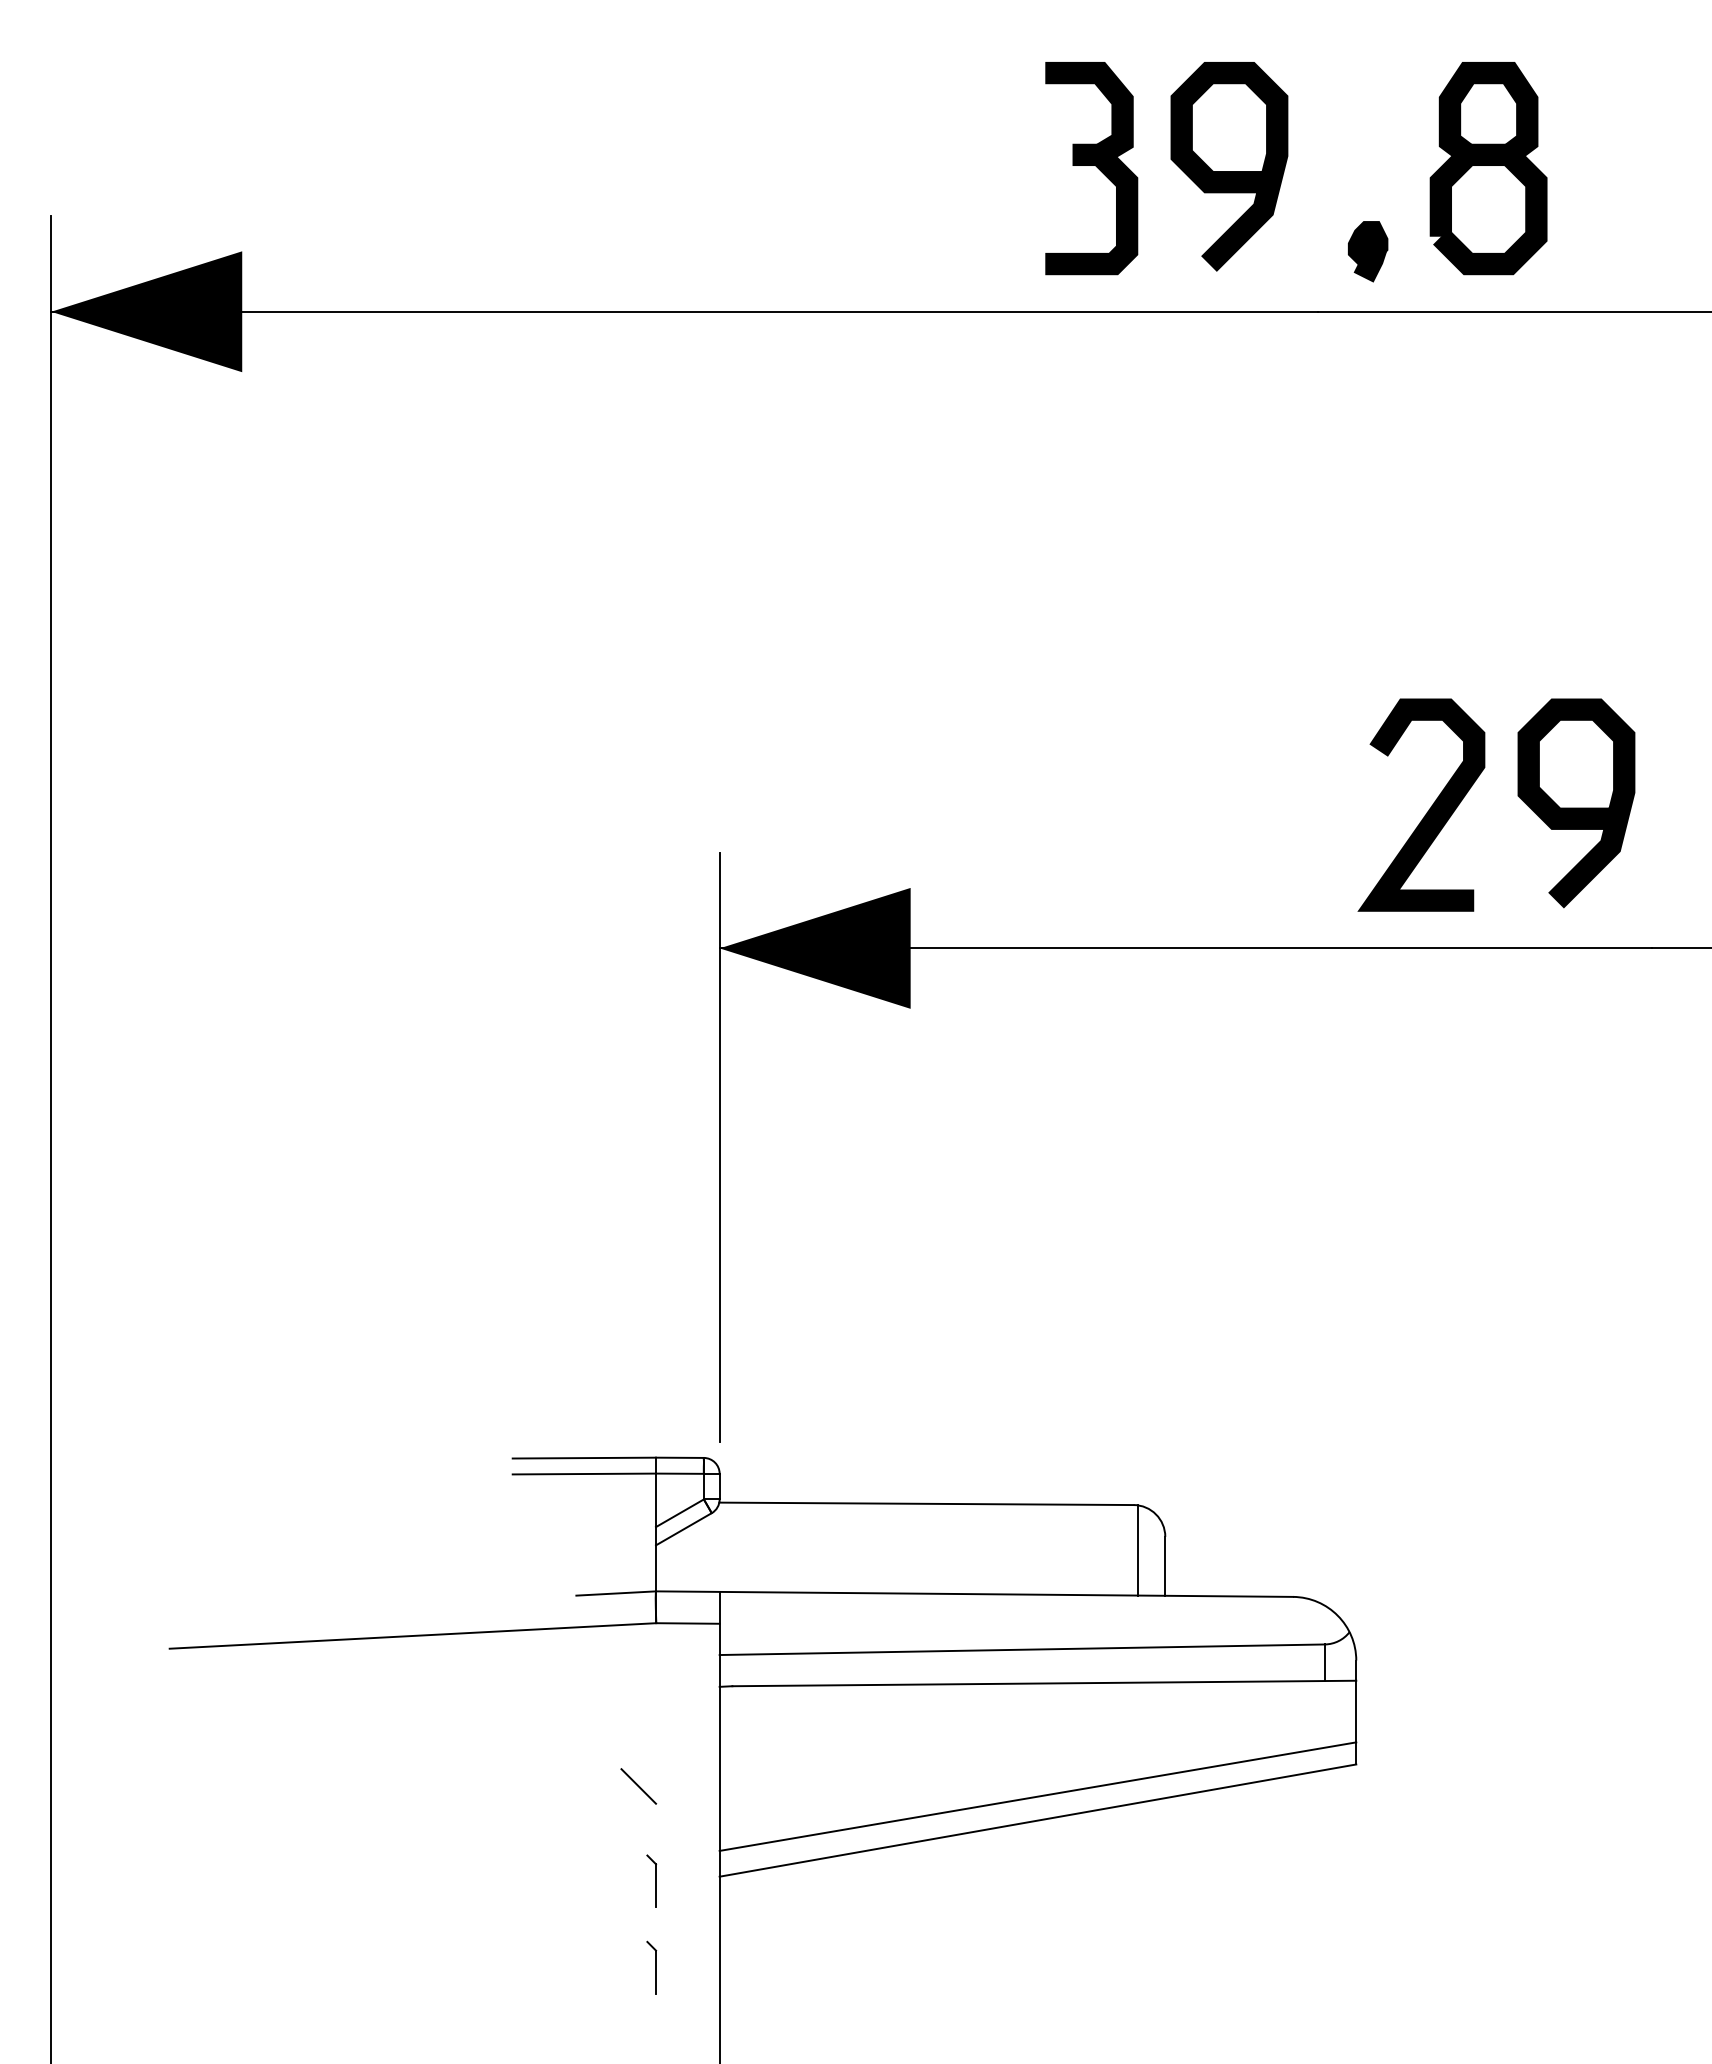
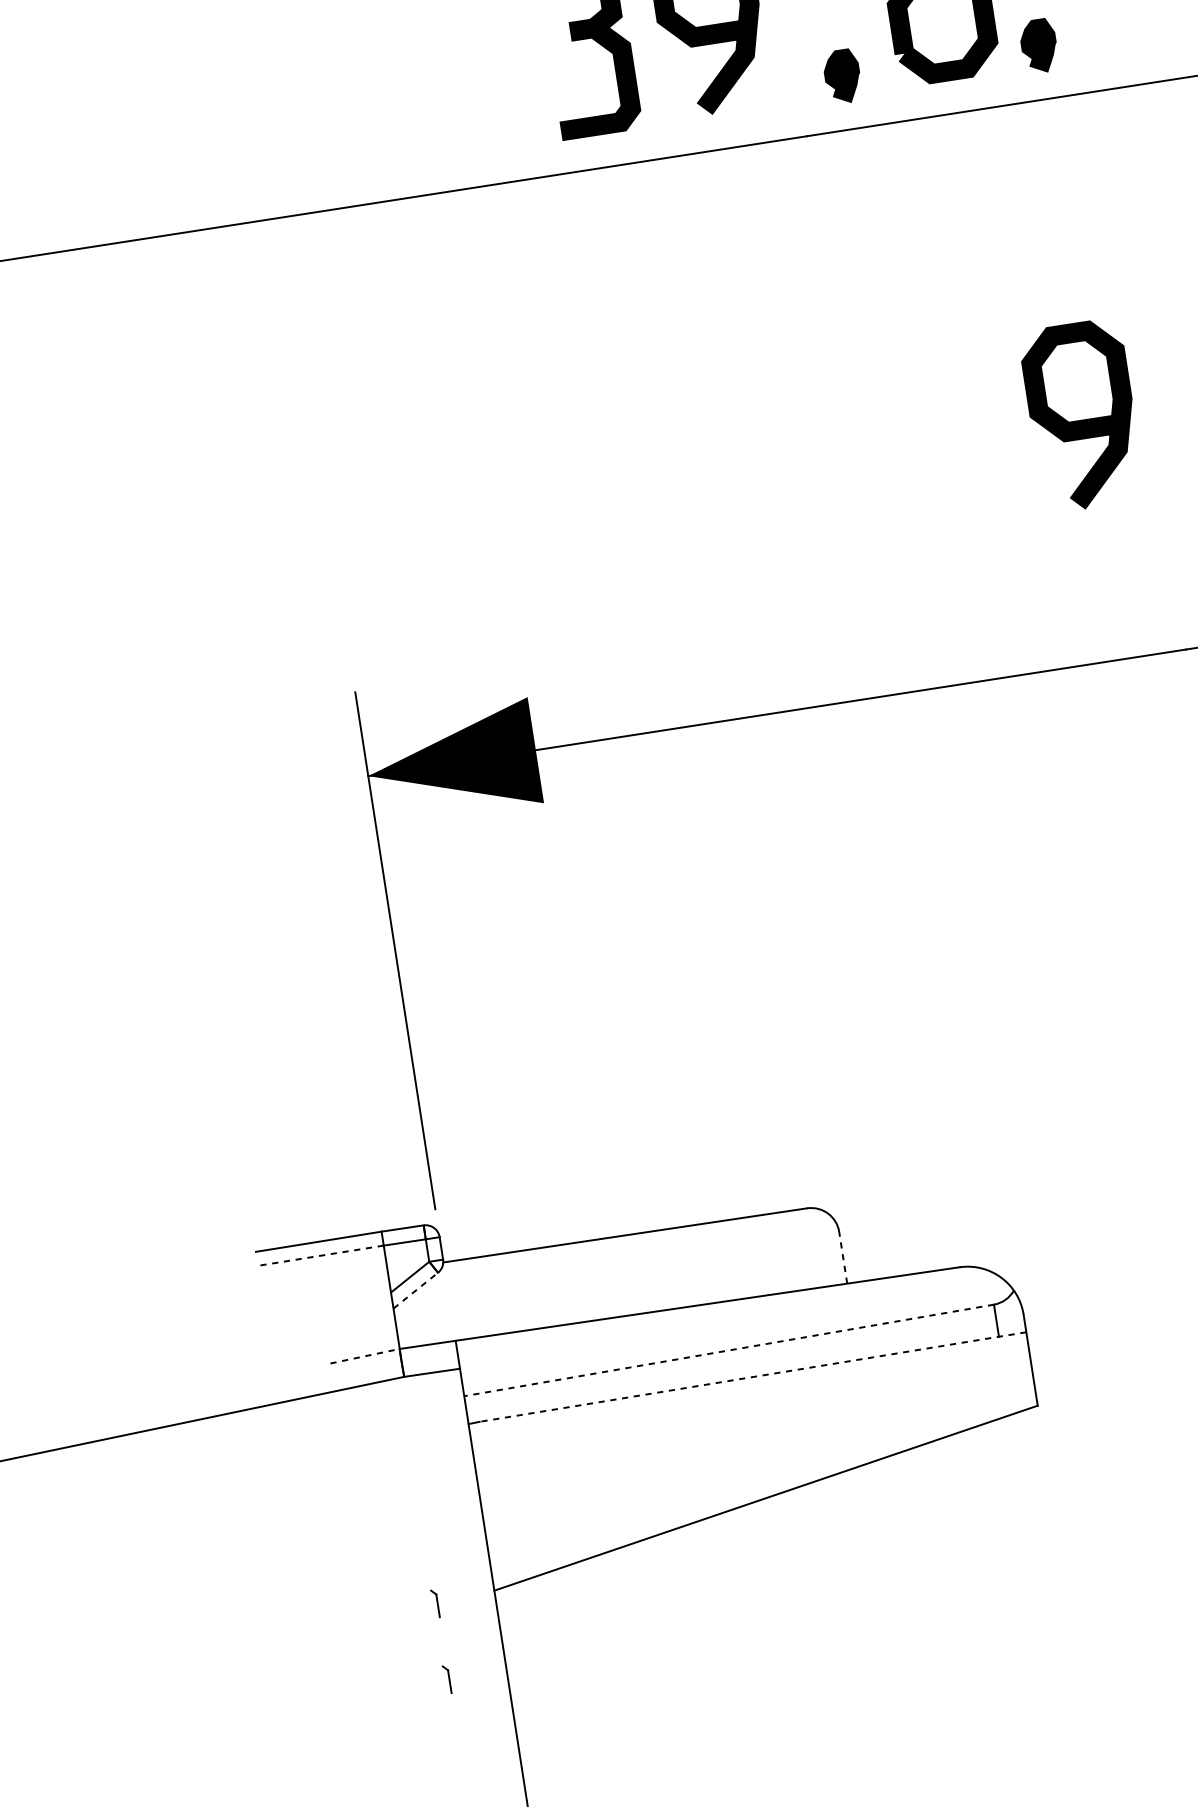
part: (1592, 251) -> (1039, 46), added
curve: (1576, 807) -> (1082, 419), moved
curve: (1428, 809) -> (971, 557), removed
line: (584, 1474) -> (321, 1256), solid -> dashed
line: (684, 1529) -> (416, 1290), solid -> dashed
line: (1138, 1550) -> (817, 1247), removed
line: (1165, 1565) -> (843, 1257), solid -> dashed
line: (616, 1593) -> (365, 1356), solid -> dashed
line: (1022, 1649) -> (729, 1350), solid -> dashed
line: (1044, 1683) -> (753, 1377), solid -> dashed
line: (638, 1786) -> (410, 1522), removed
line: (1037, 1796) -> (762, 1477), removed
part: (651, 1880) -> (435, 1603), size x0.6
part: (651, 1967) -> (446, 1679), size x0.6

